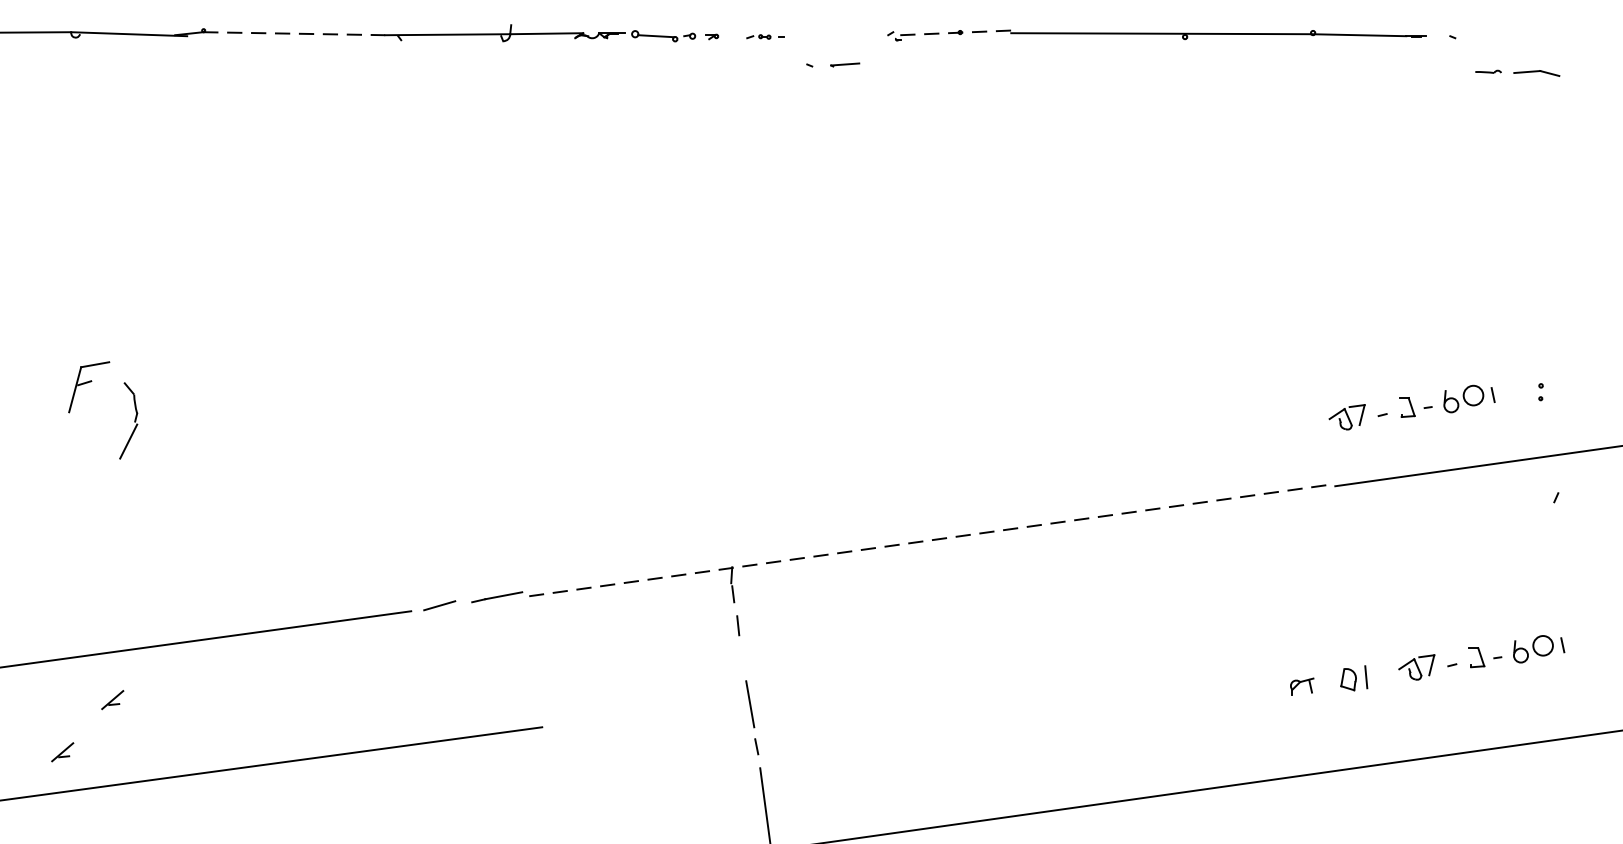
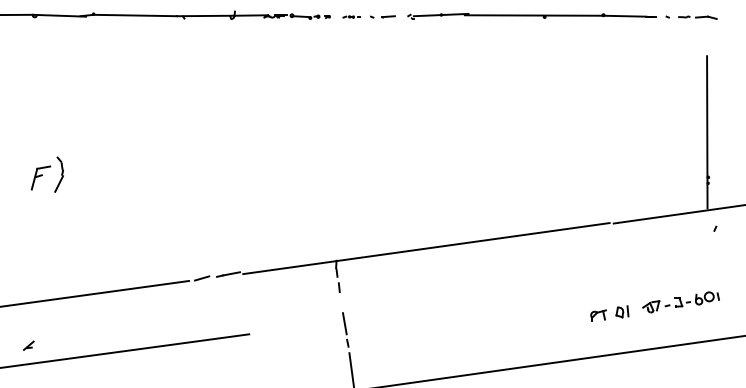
line: (294, 33) -> (135, 15), dashed -> solid
line: (960, 33) -> (441, 15), dashed -> solid
part: (832, 64) -> (382, 16), moved
part: (1517, 72) -> (697, 17), moved
line: (1539, 288) -> (707, 132), added
part: (1410, 407) -> (648, 187), removed
part: (127, 420) -> (58, 174), moved
line: (927, 540) -> (426, 248), dashed -> solid
part: (1302, 686) -> (598, 315), size x1.43
part: (112, 699) -> (51, 321), removed

